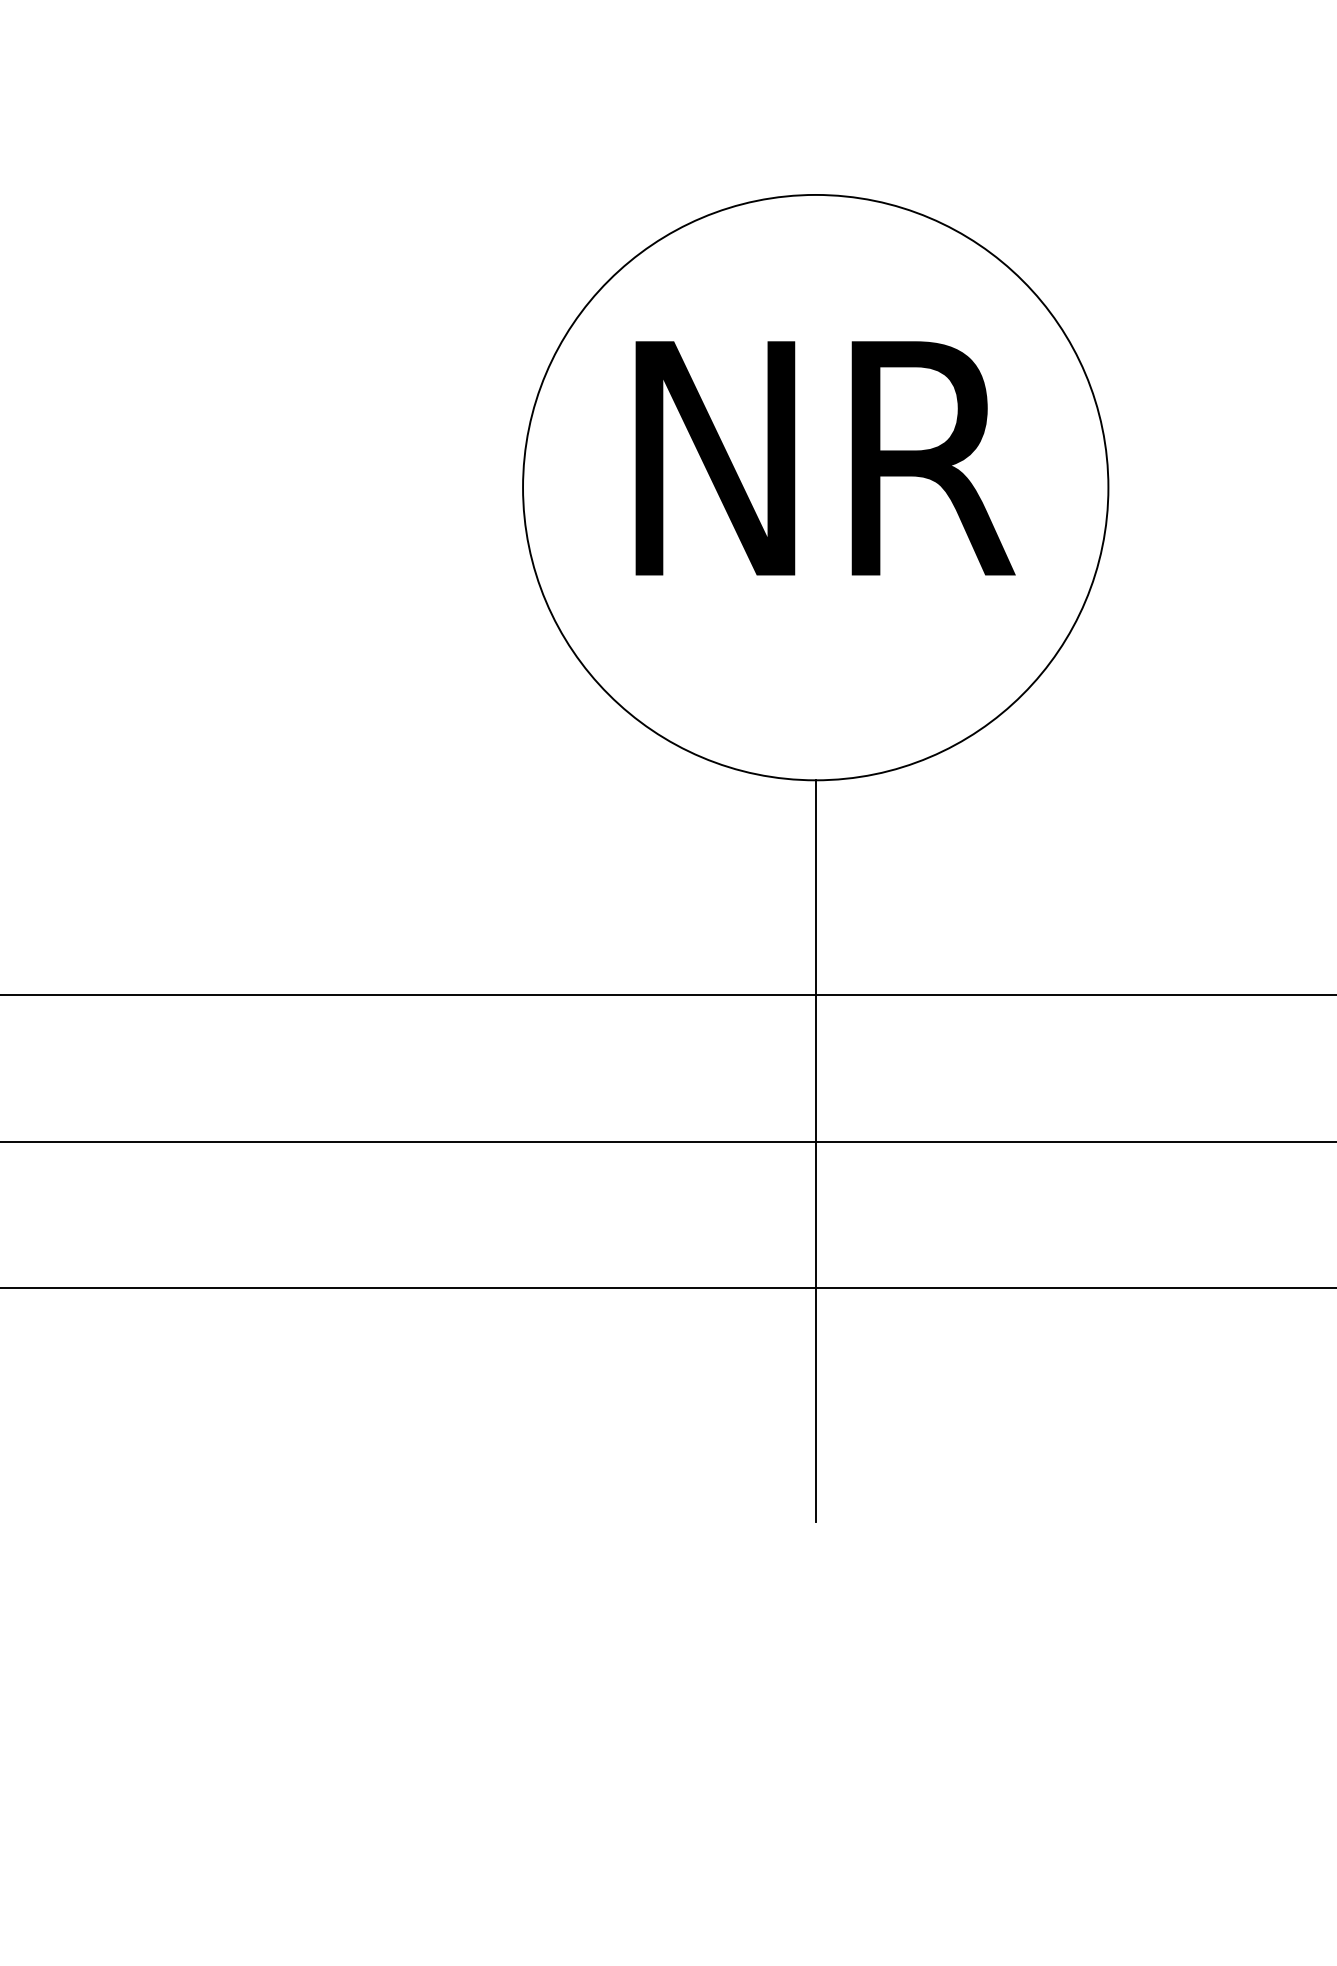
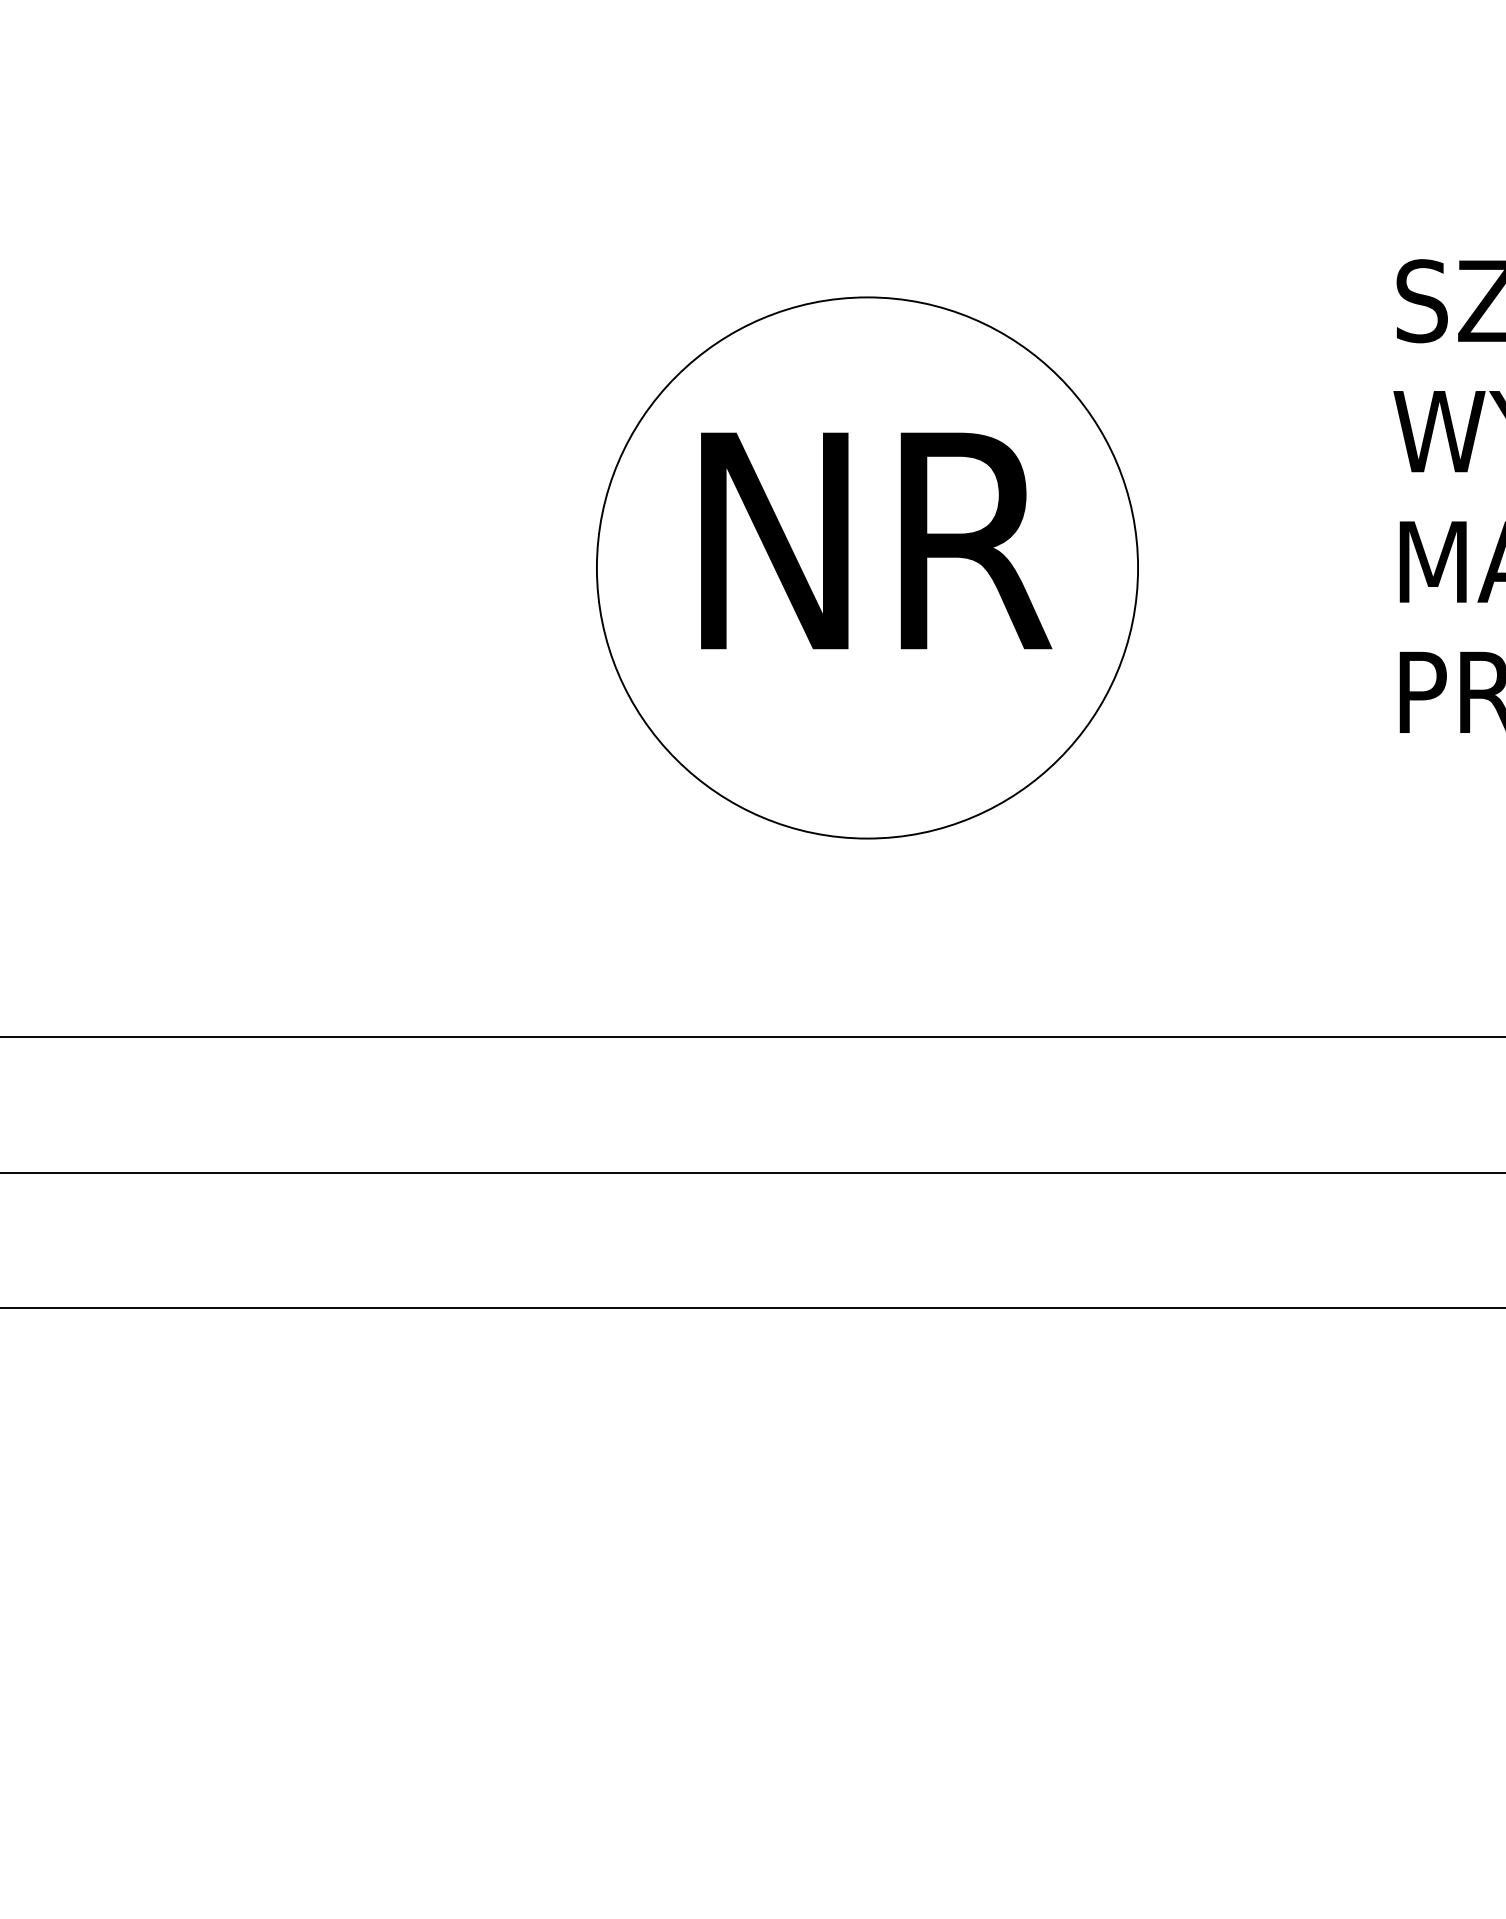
line: (815, 1151) -> (867, 1181), removed

